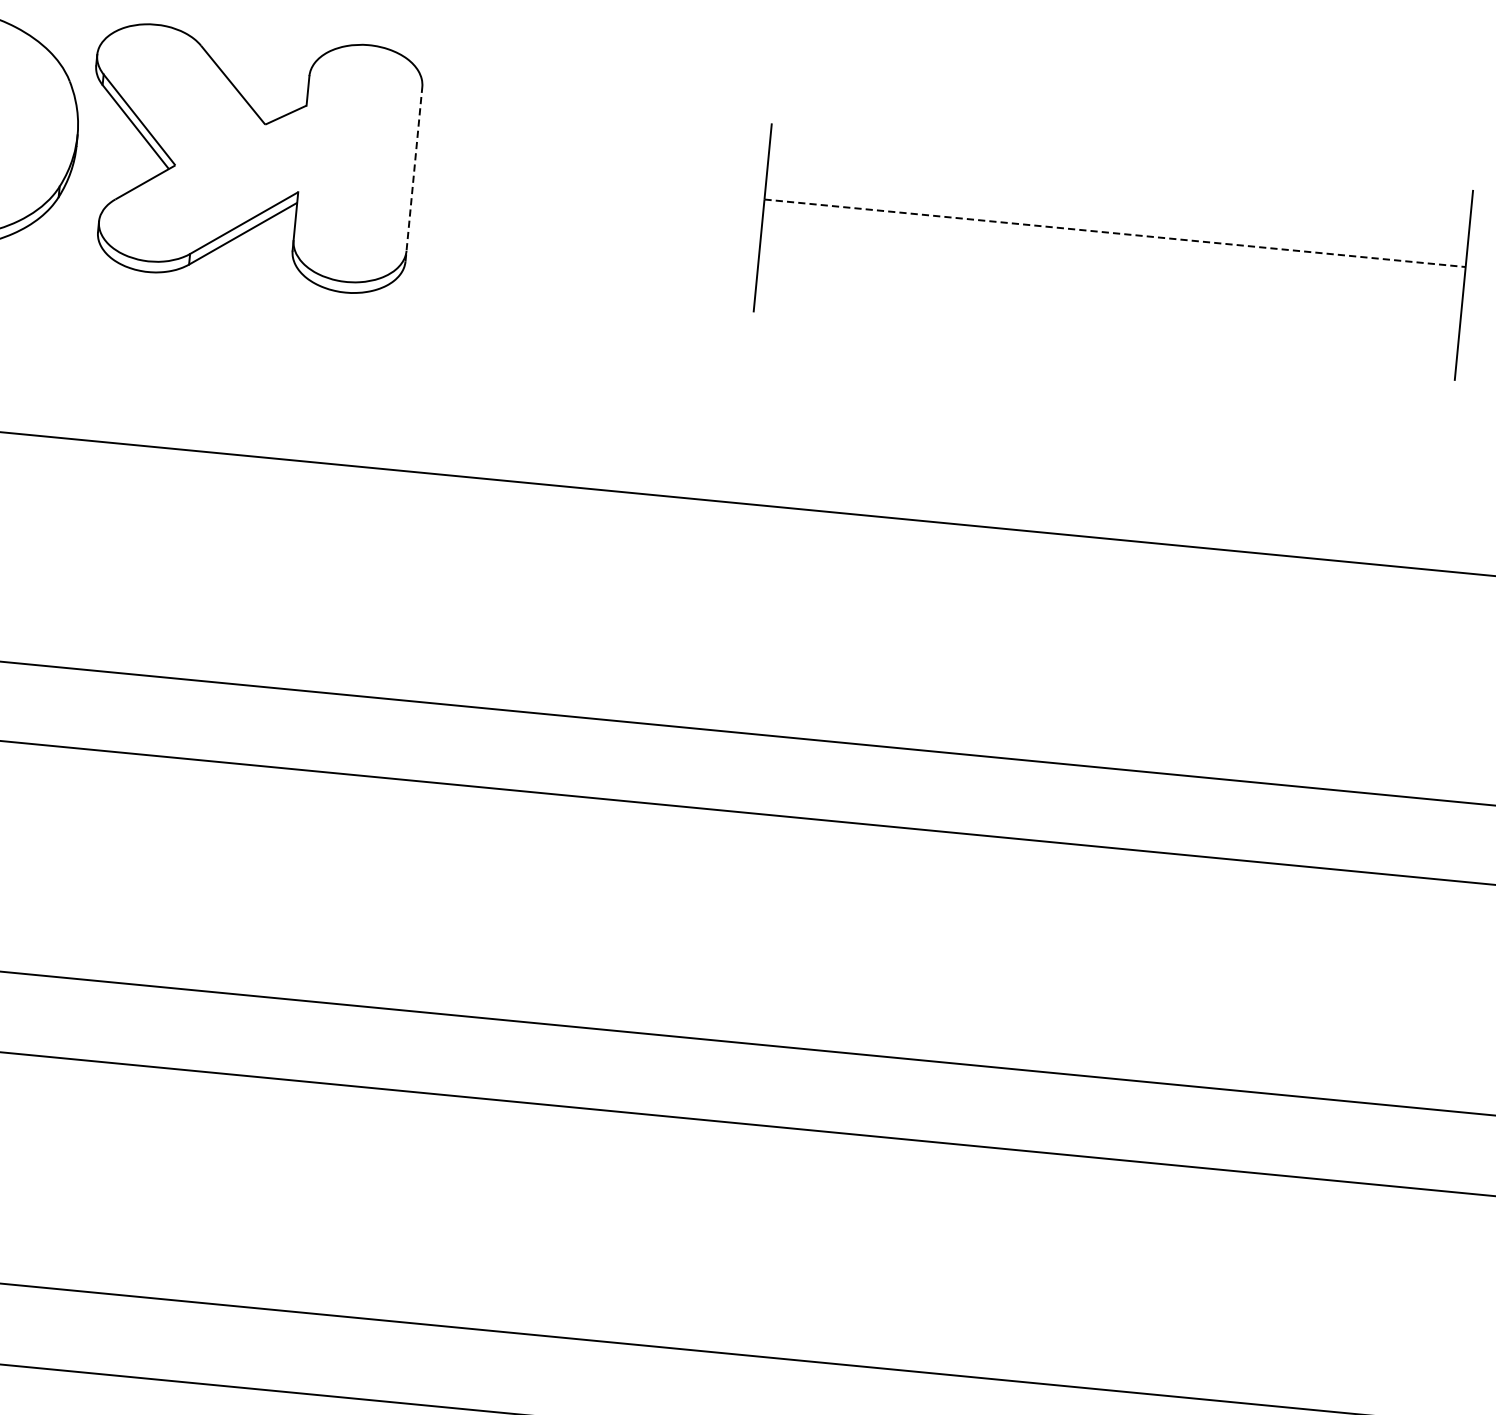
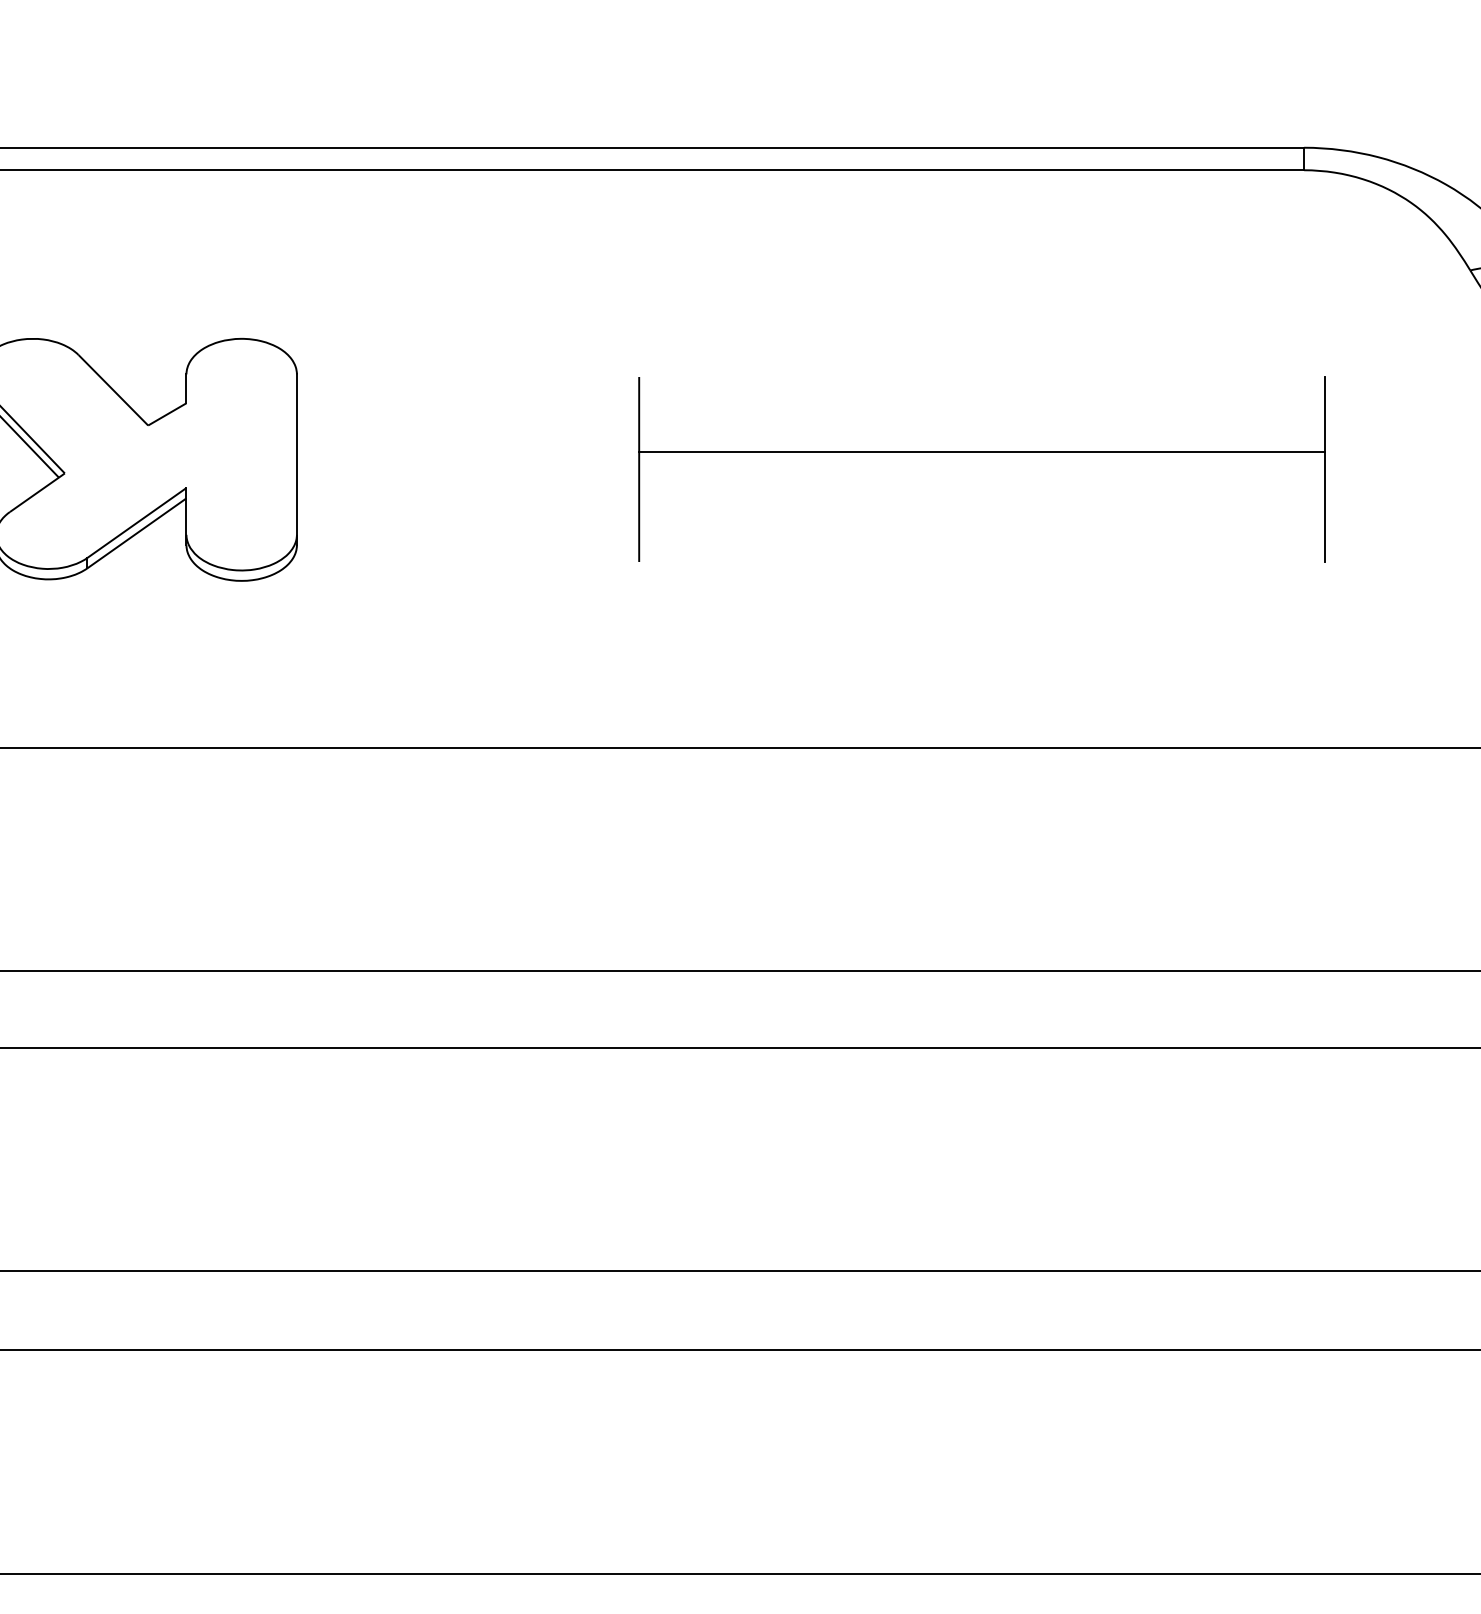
line: (413, 173) -> (296, 459), dashed -> solid
line: (1115, 233) -> (982, 451), dashed -> solid

